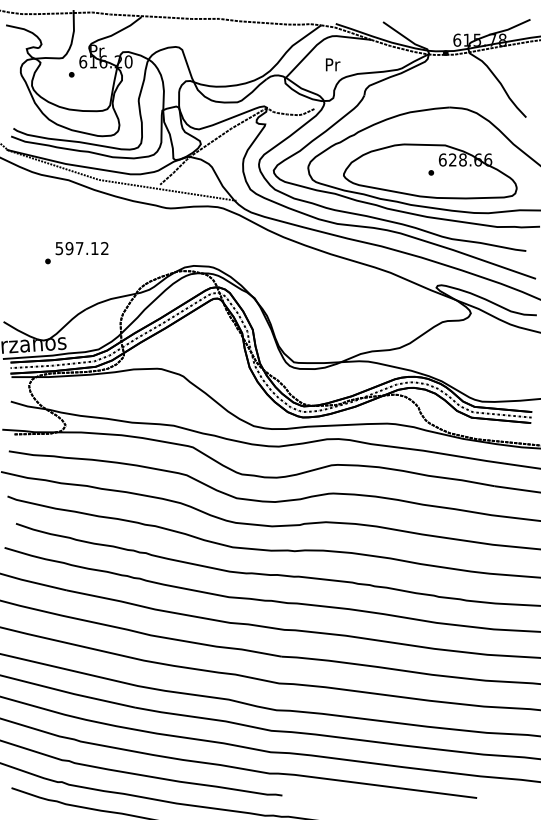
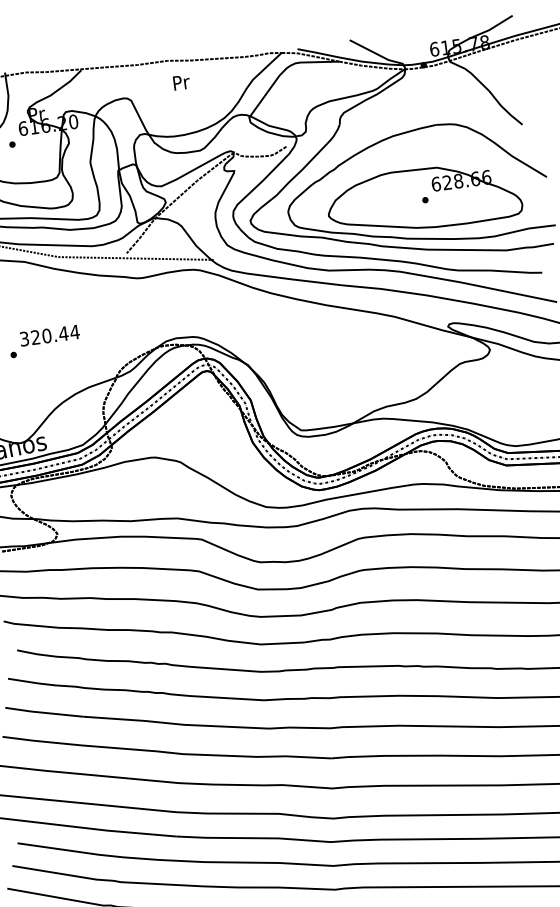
text: (333, 64) -> (182, 82), moved
text: (82, 248) -> (50, 335), 597.12 -> 320.44

